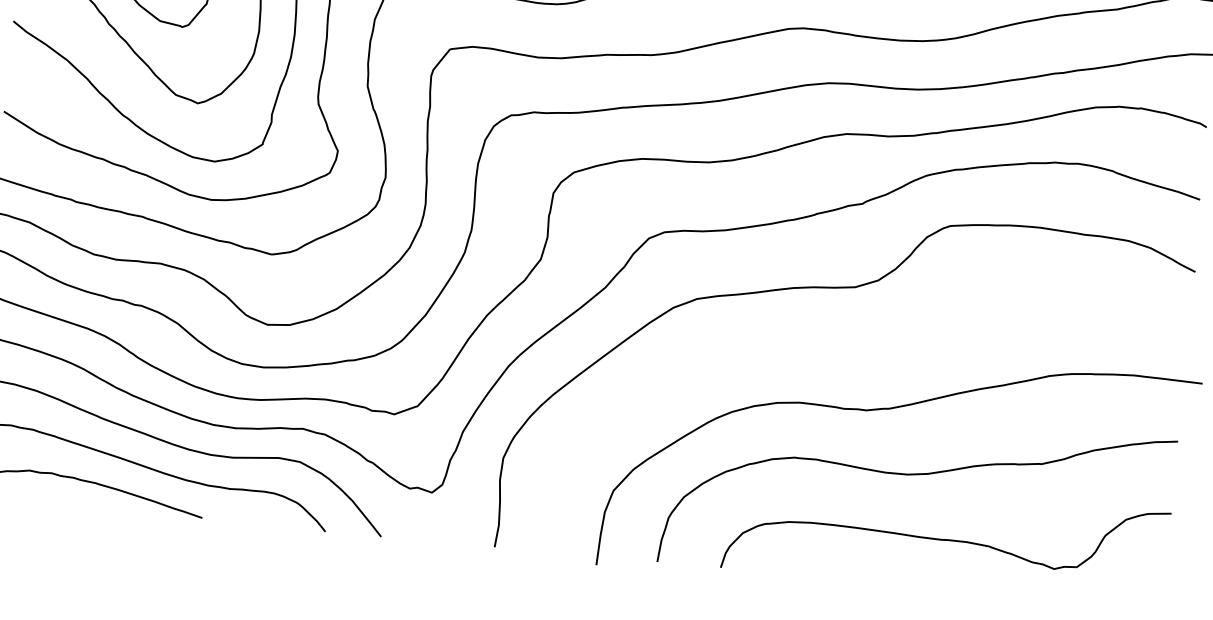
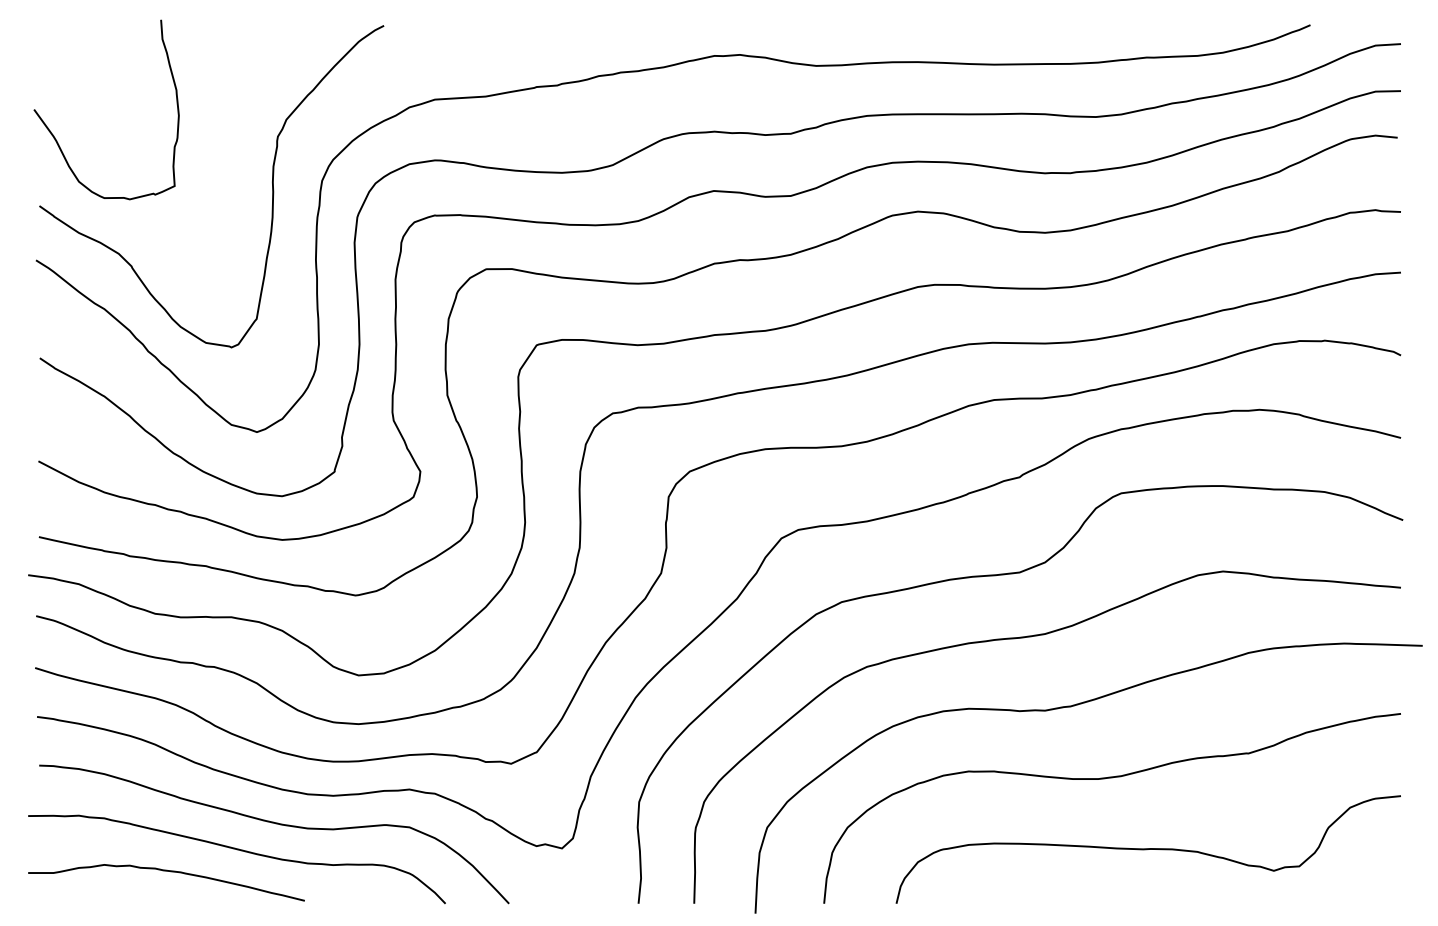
curve: (860, 345) -> (1031, 637), added

